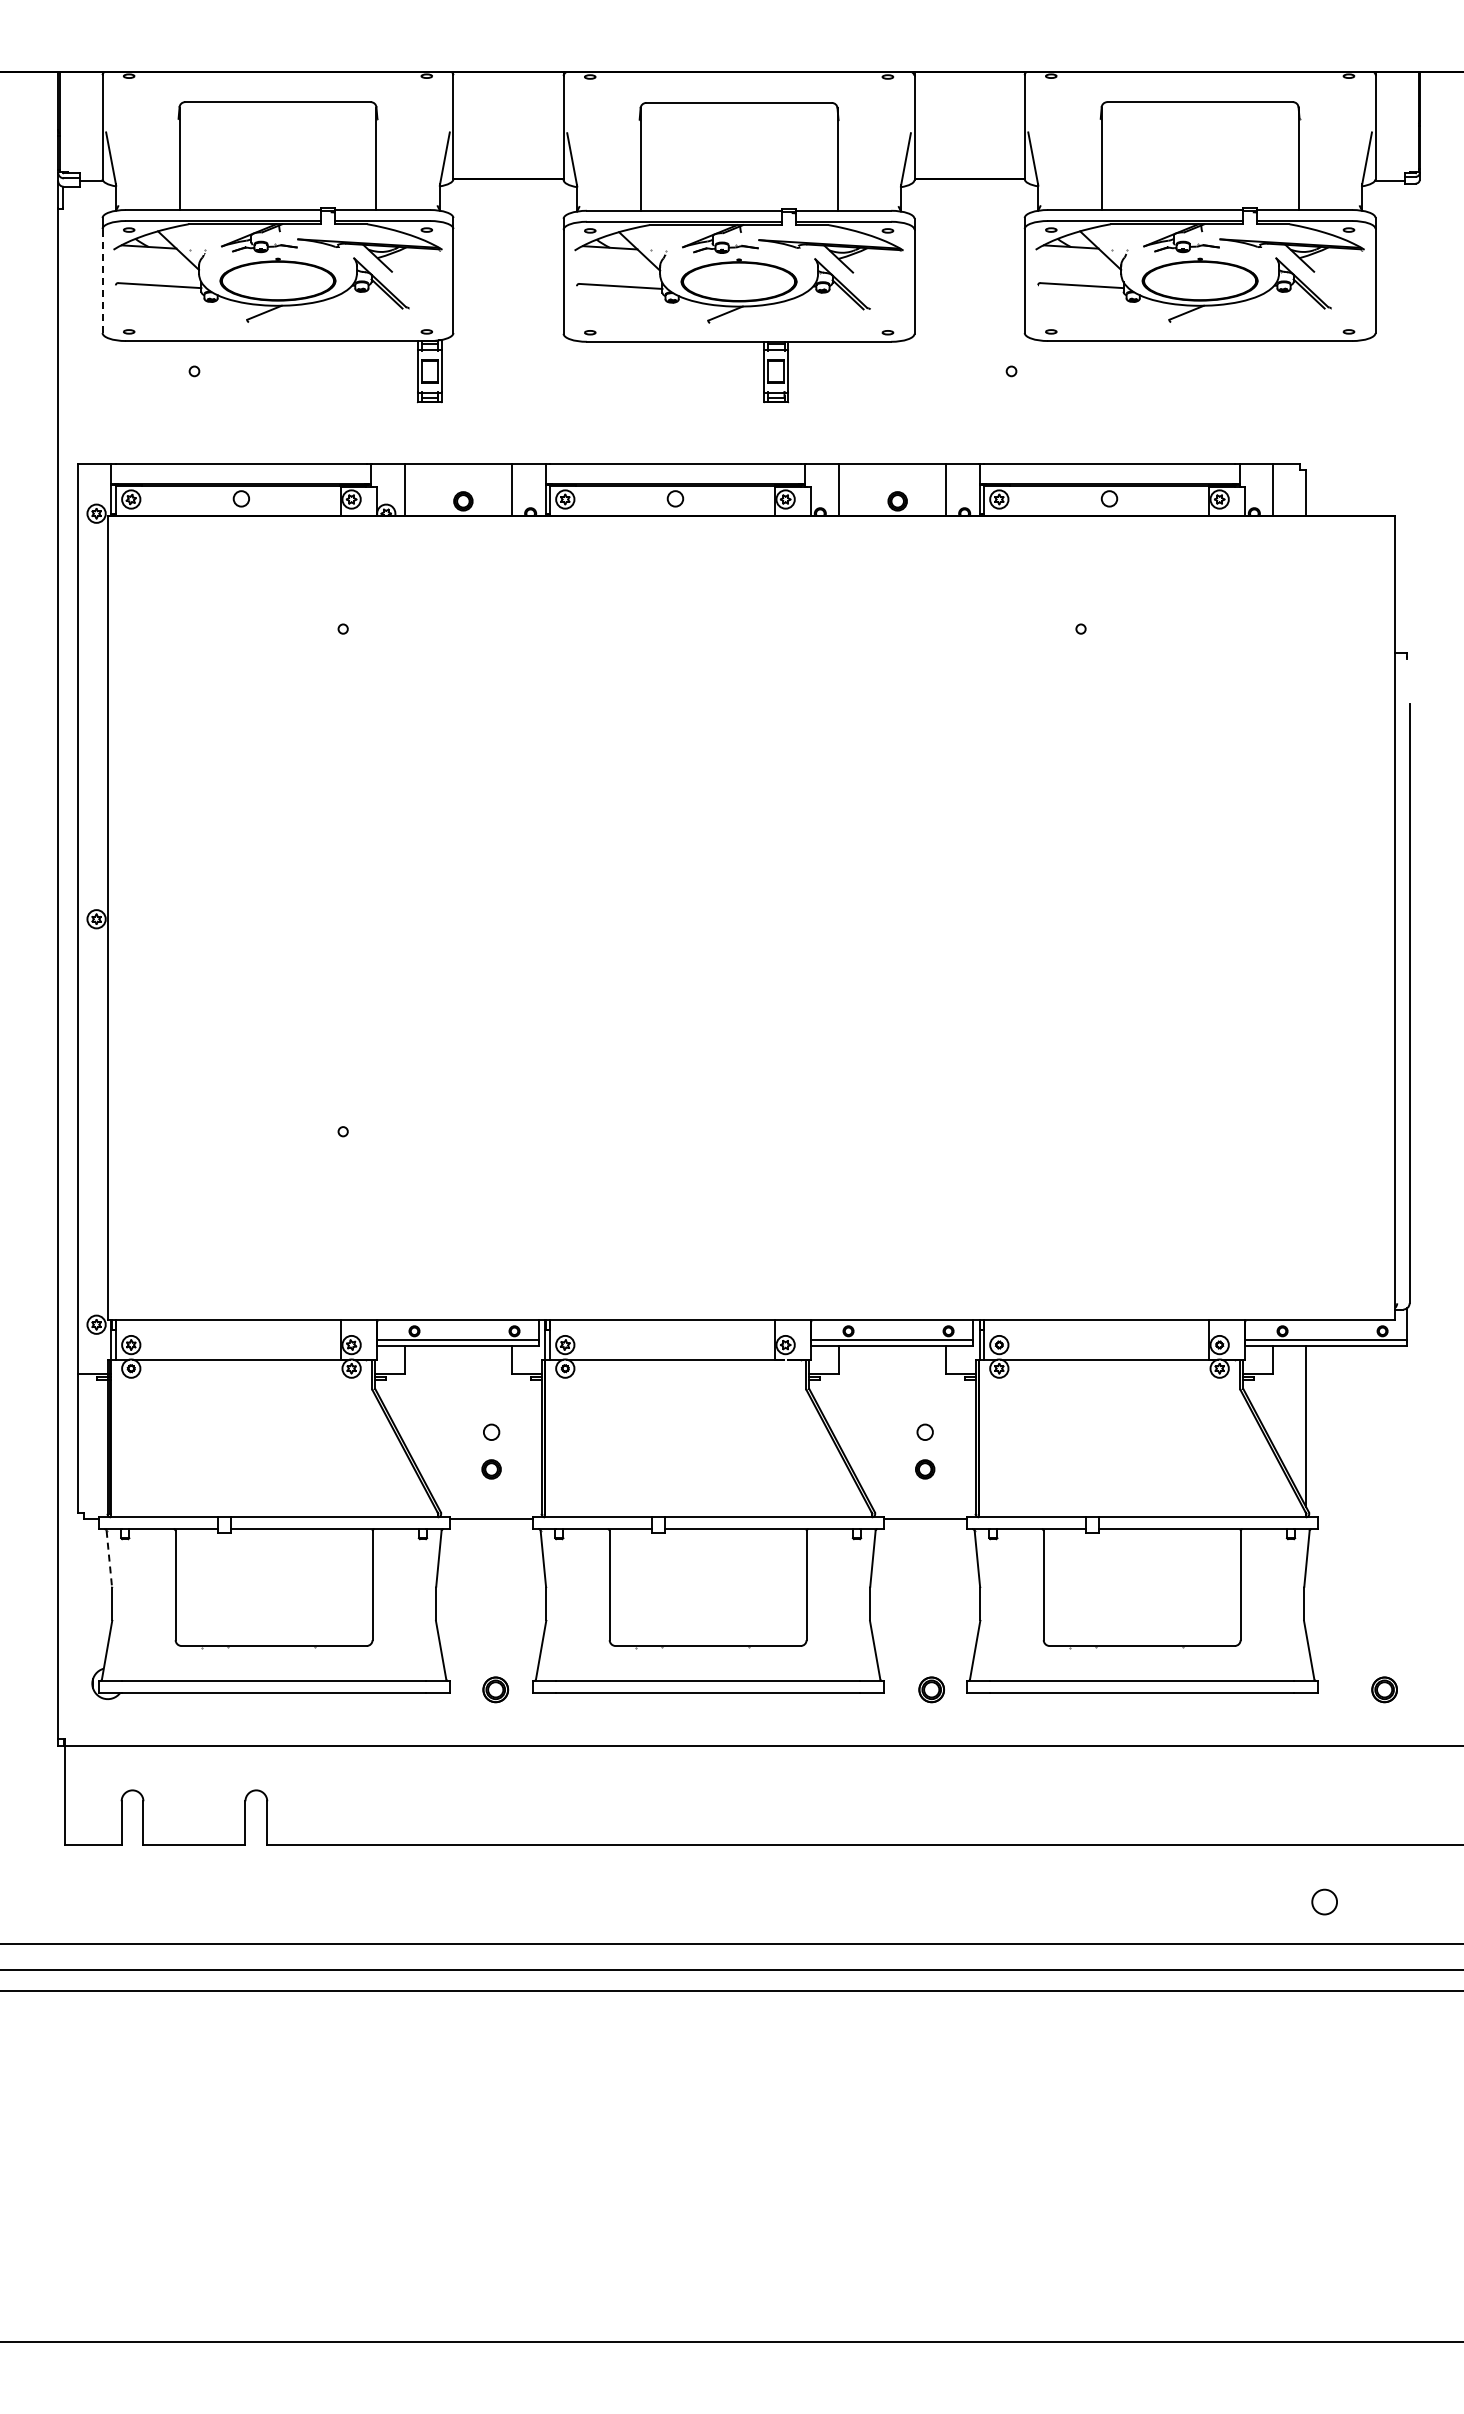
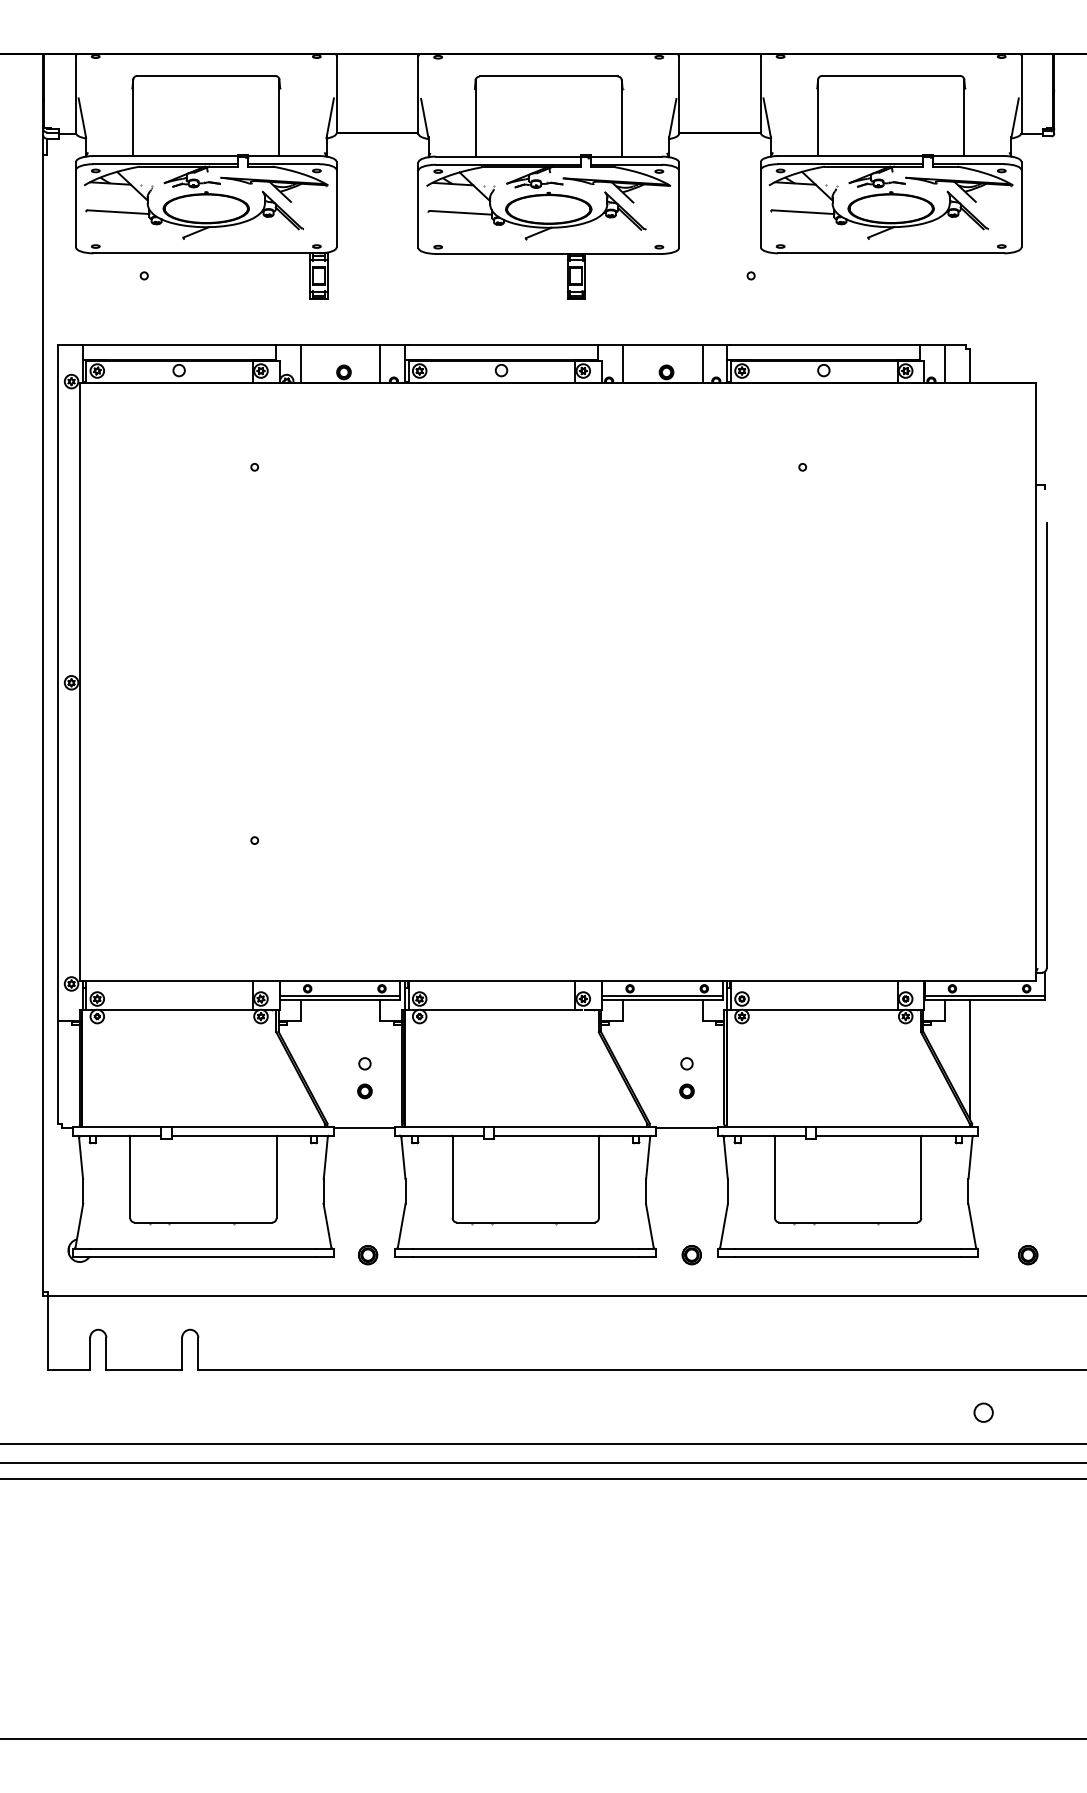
line: (102, 280) -> (75, 208), dashed -> solid
line: (109, 1559) -> (81, 1158), dashed -> solid

